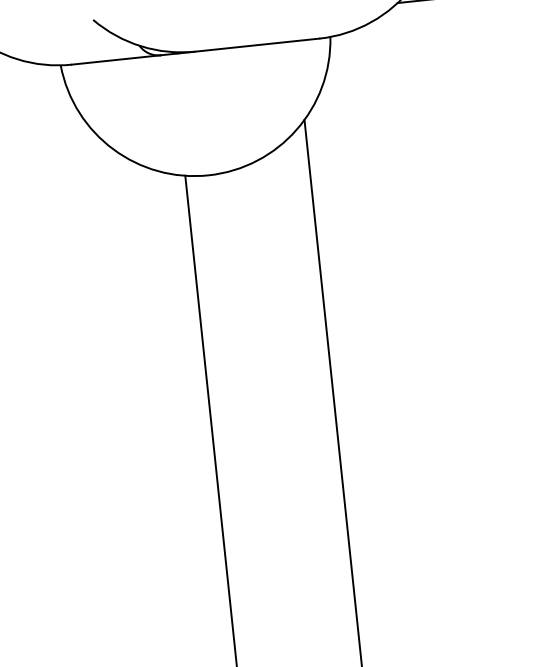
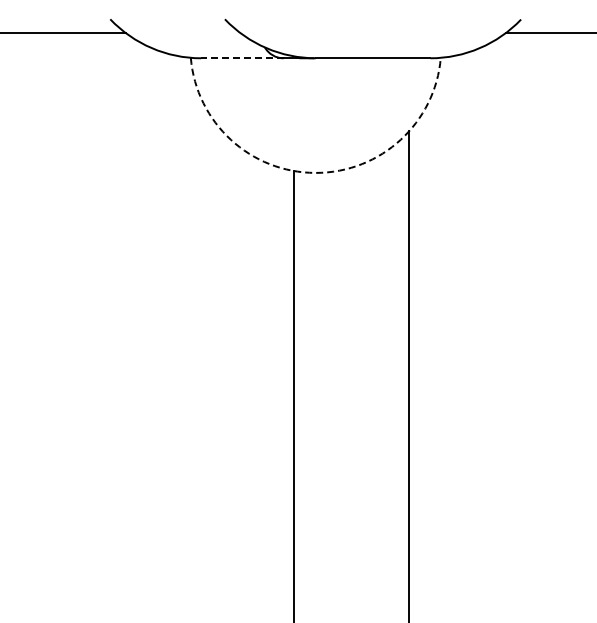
line: (115, 60) -> (241, 58), solid -> dashed
arc: (208, 174) -> (315, 172), solid -> dashed

